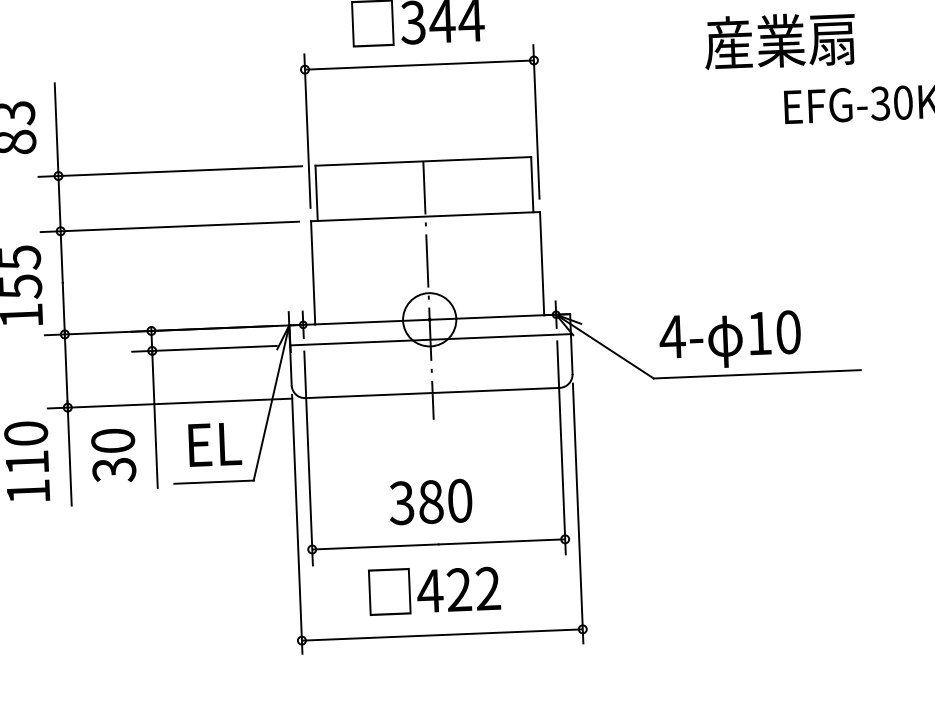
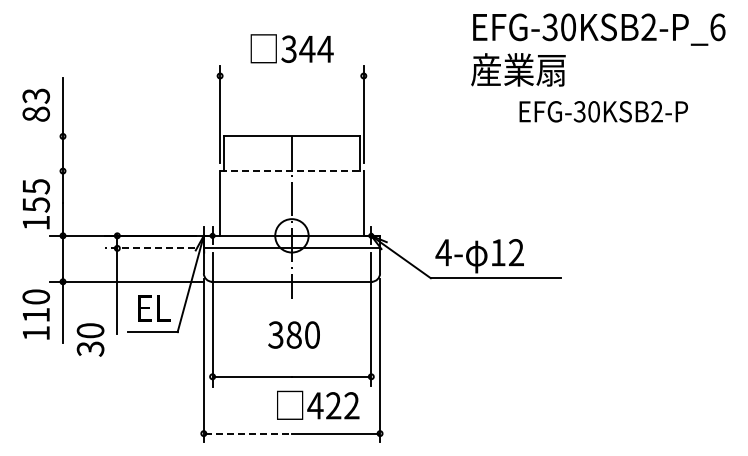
line: (418, 65) -> (291, 76), removed
line: (169, 171) -> (132, 136), removed
line: (424, 217) -> (291, 171), solid -> dashed
line: (169, 227) -> (131, 171), removed
text: (788, 331) -> (516, 252), 10 -> 12
line: (203, 349) -> (149, 248), solid -> dashed
text: (113, 454) -> (90, 339), moved
text: (429, 501) -> (293, 334), moved
text: (434, 588) -> (318, 404), moved
line: (373, 637) -> (248, 433), solid -> dashed

